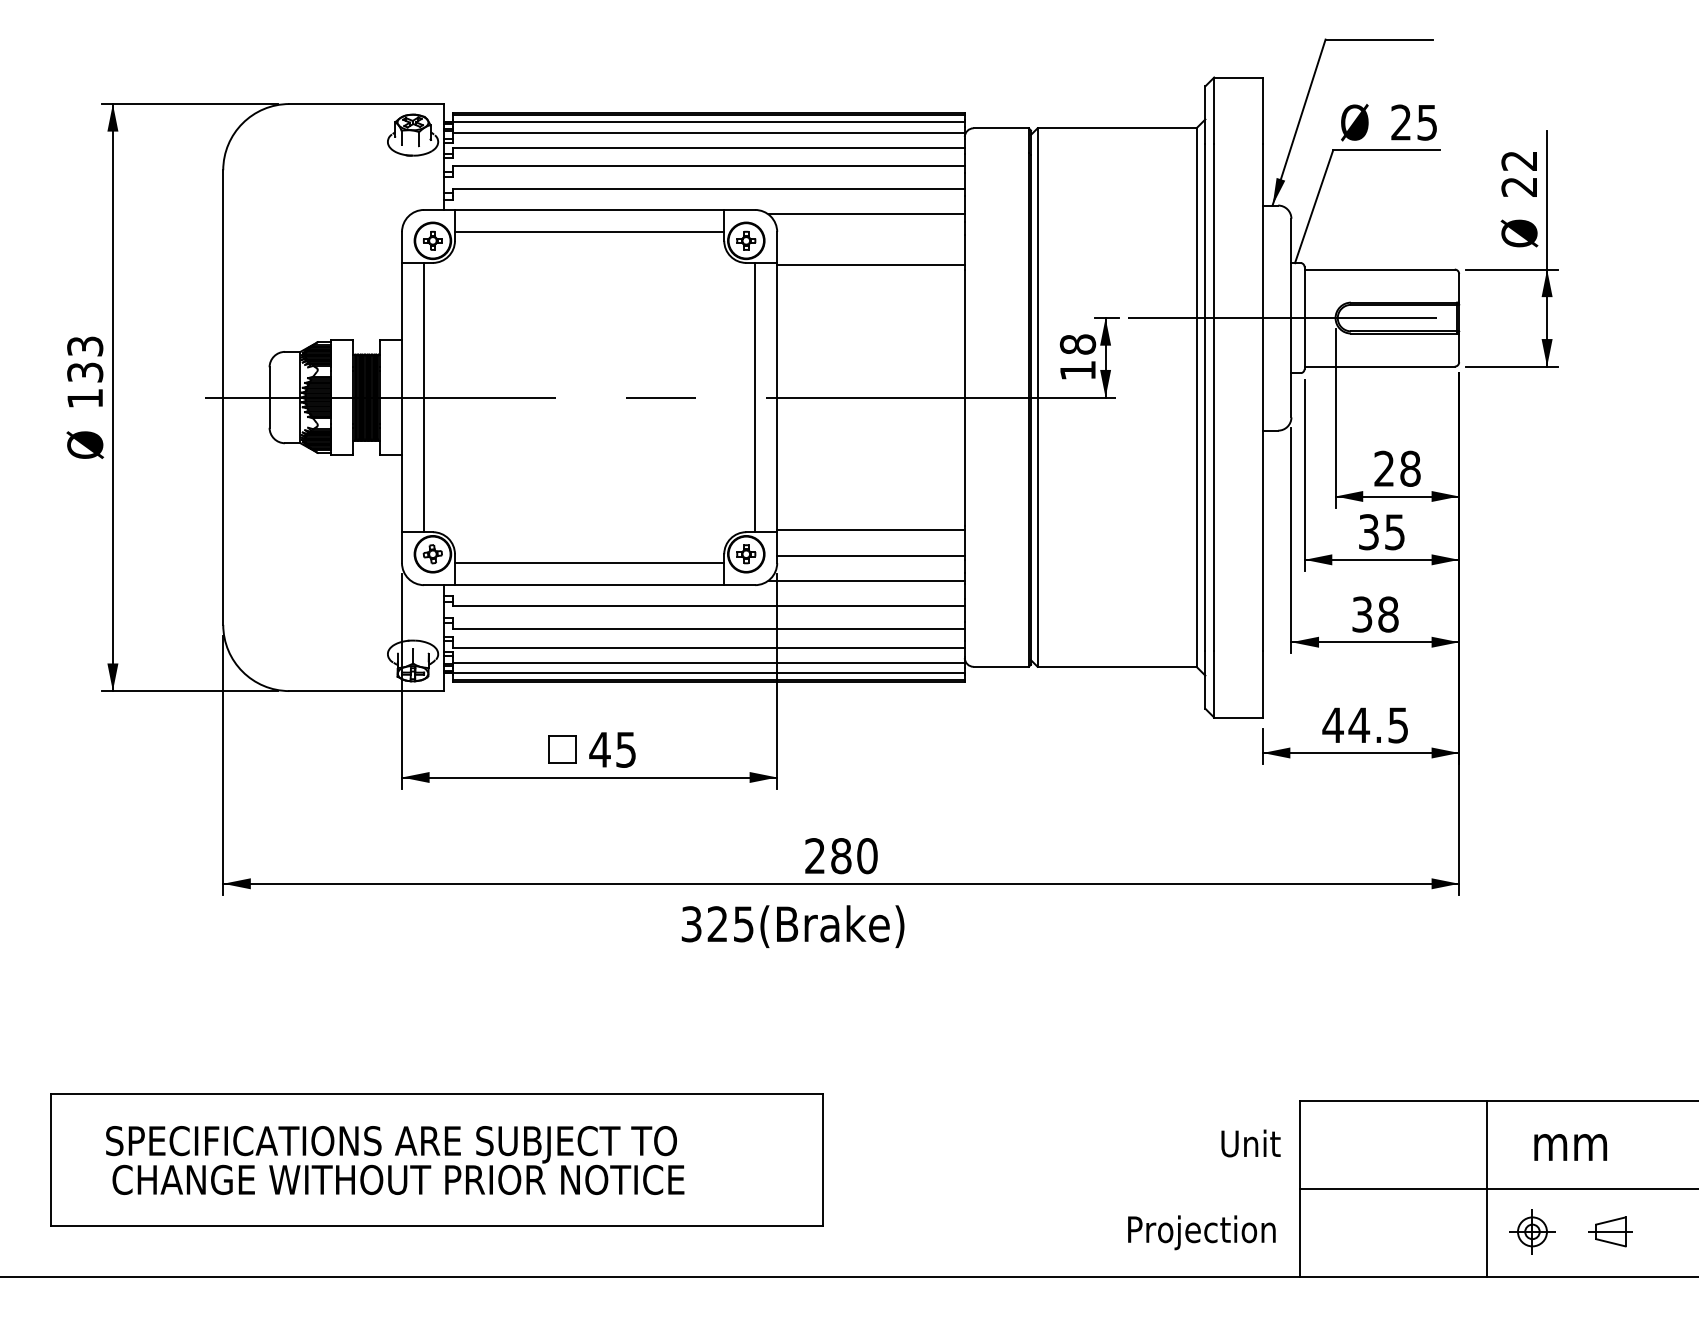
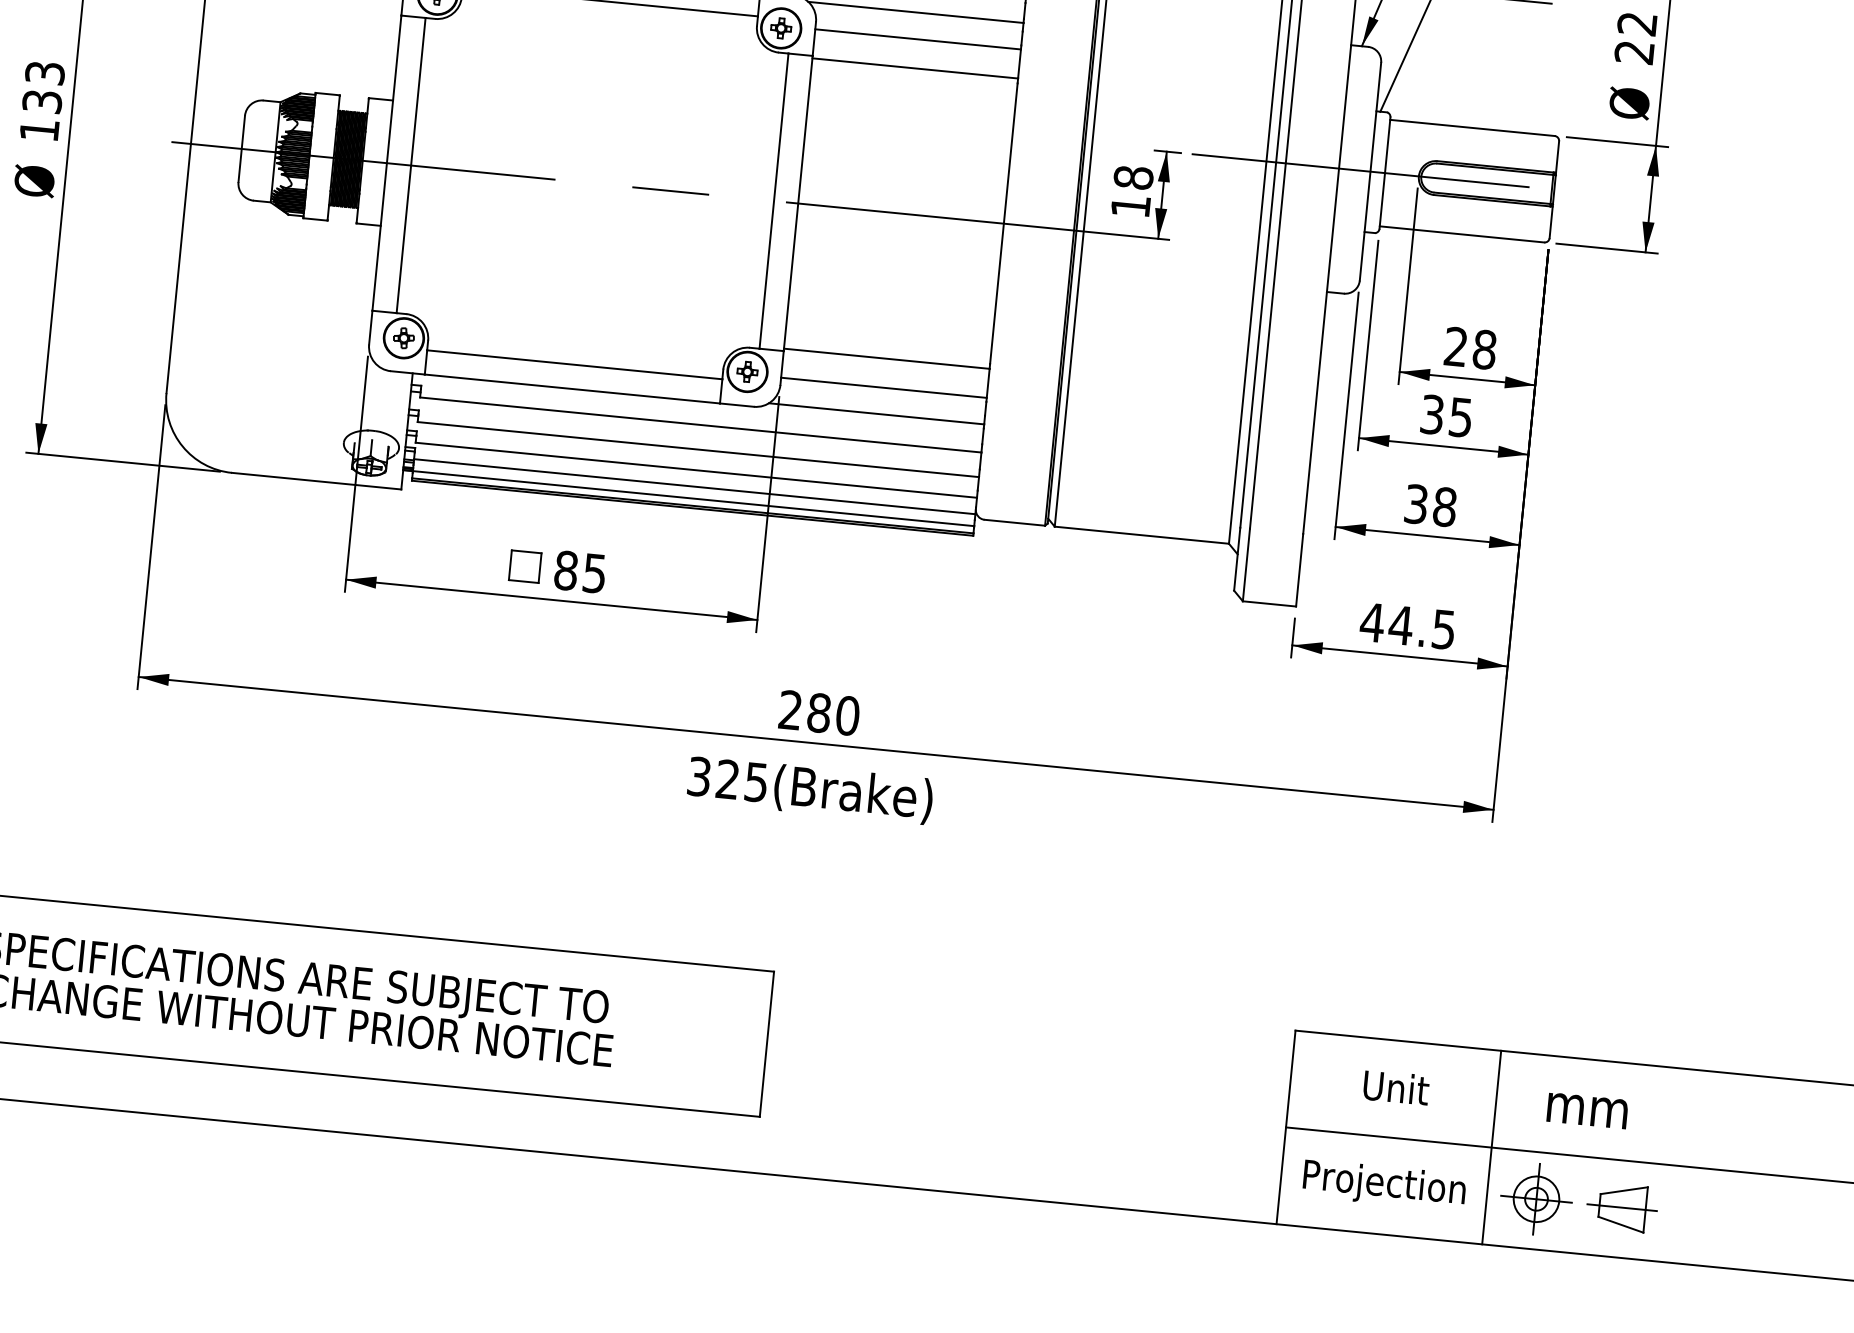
line: (870, 238) -> (917, 39), added
text: (599, 749) -> (565, 570), 45 -> 85
text: (792, 926) -> (809, 790), moved
text: (1250, 1143) -> (1395, 1087), moved
part: (1532, 1231) -> (1536, 1198), size x1.43
part: (1610, 1231) -> (1622, 1207), size x1.43
text: (1201, 1232) -> (1384, 1185), moved

